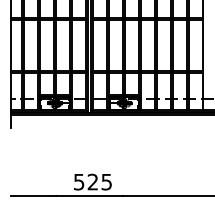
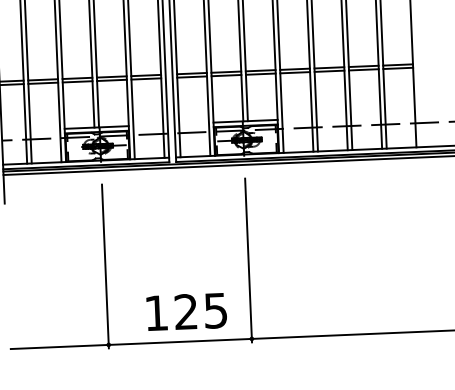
line: (56, 159) -> (105, 266), added
line: (122, 159) -> (247, 260), added
text: (79, 182) -> (157, 313), 525 -> 125

